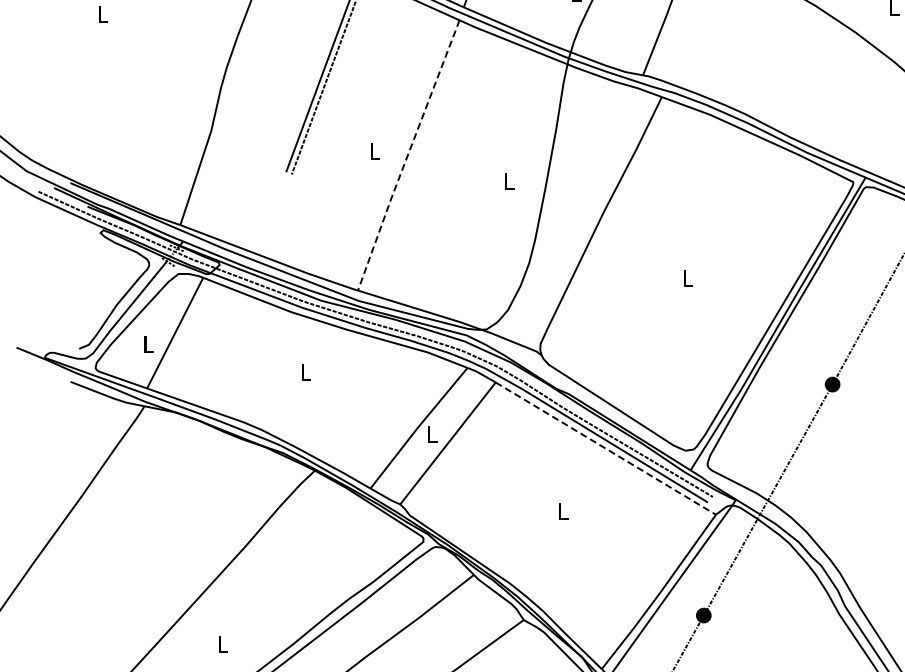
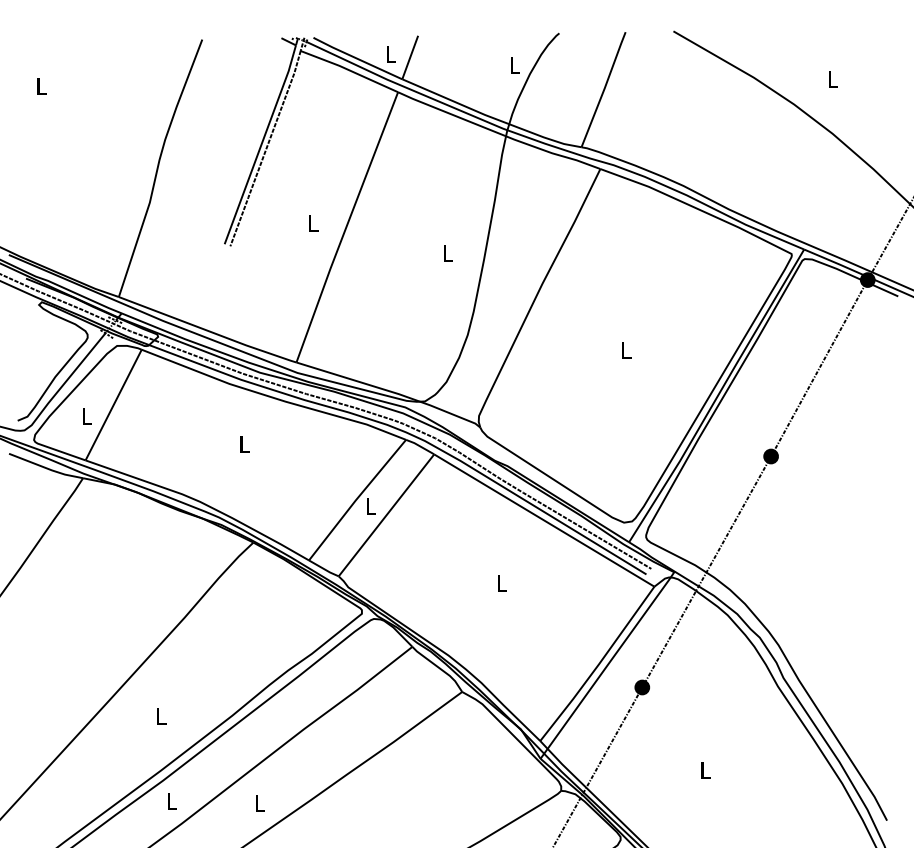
line: (408, 155) -> (346, 227), dashed -> solid
line: (606, 448) -> (544, 520), dashed -> solid

